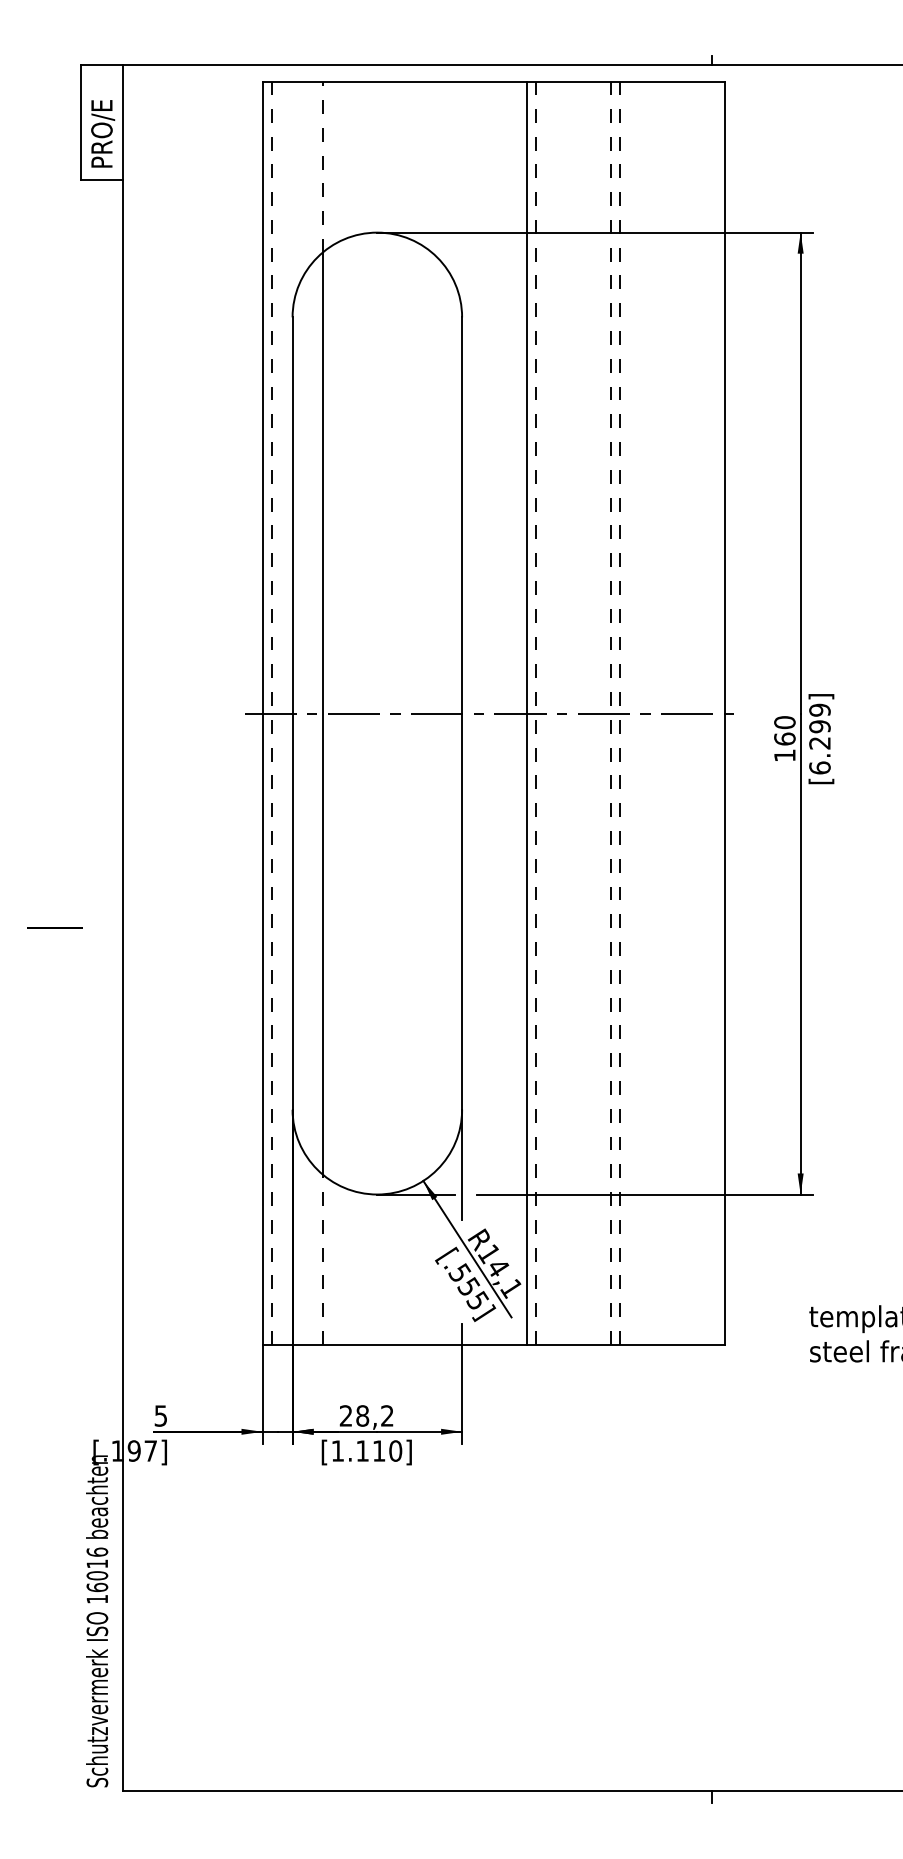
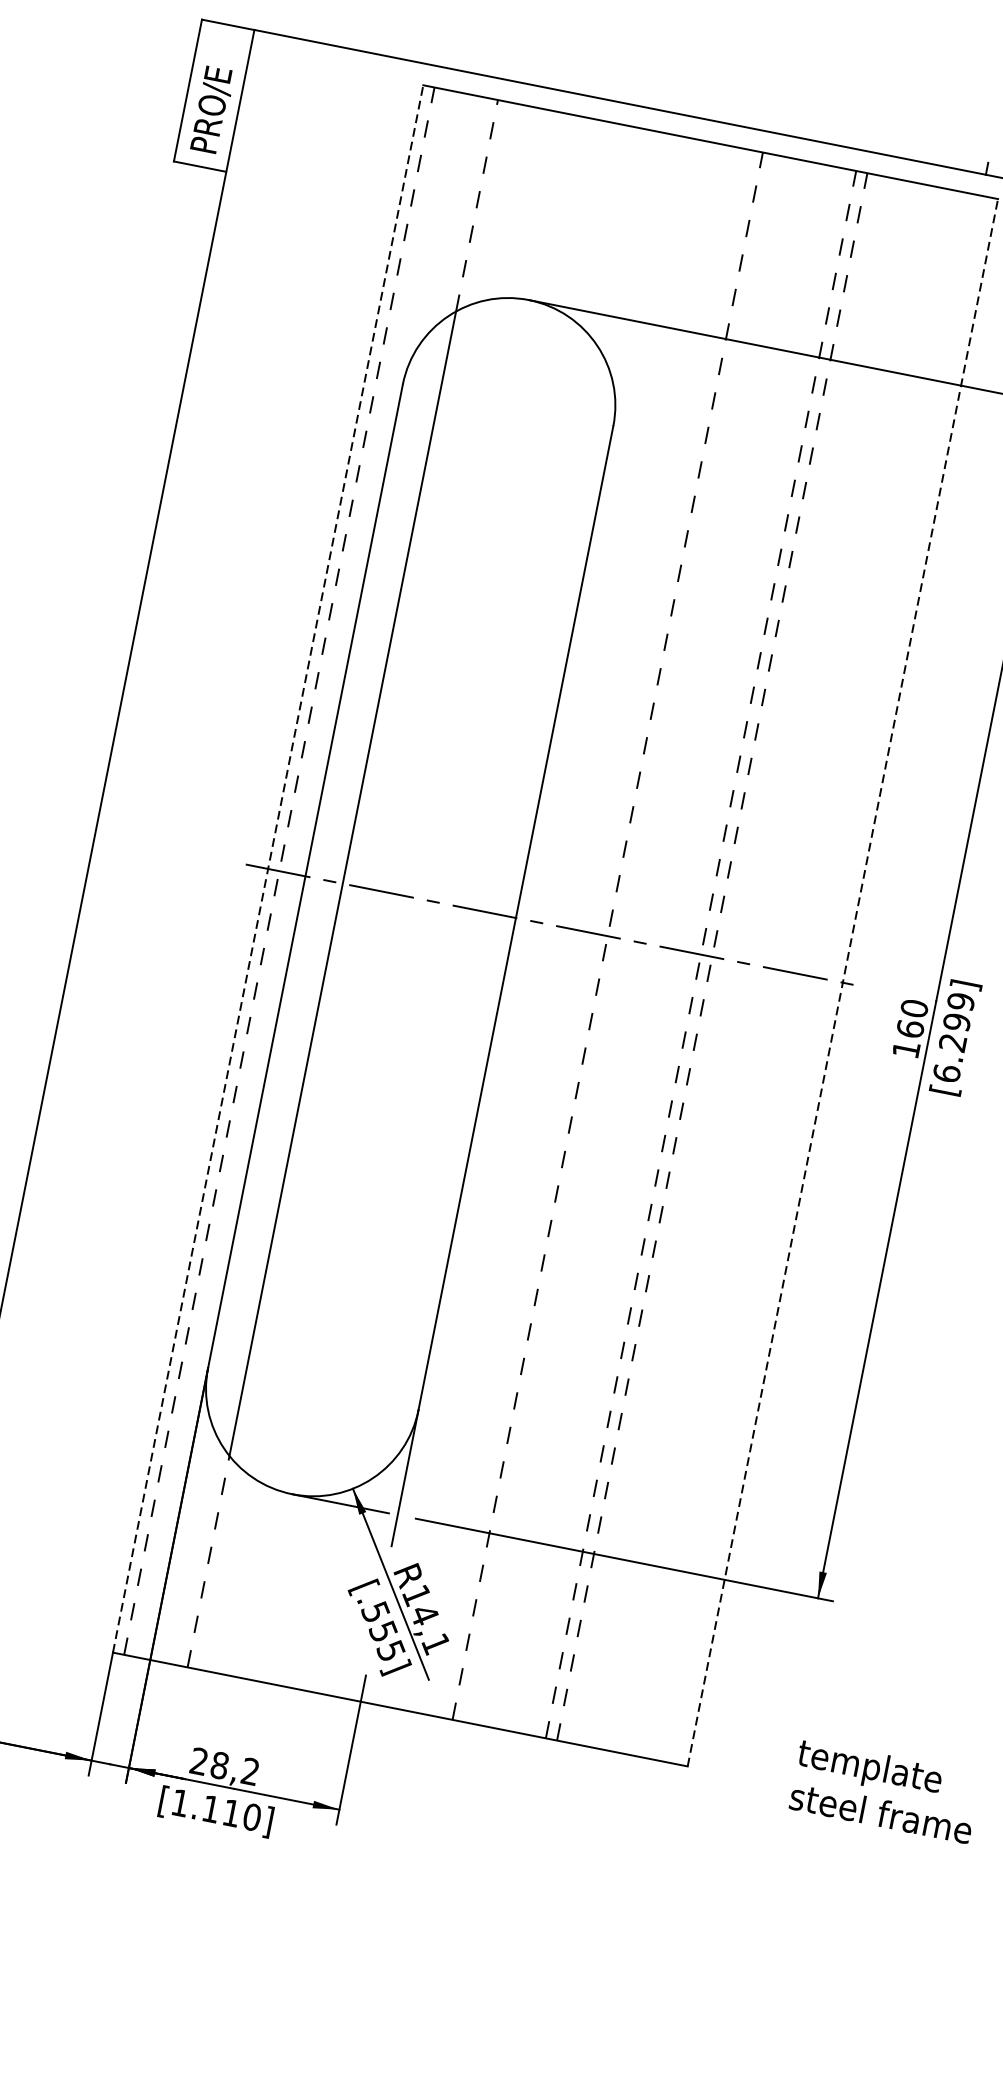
line: (262, 713) -> (268, 868), solid -> dashed
line: (527, 713) -> (597, 933), removed
line: (725, 713) -> (842, 982), solid -> dashed

